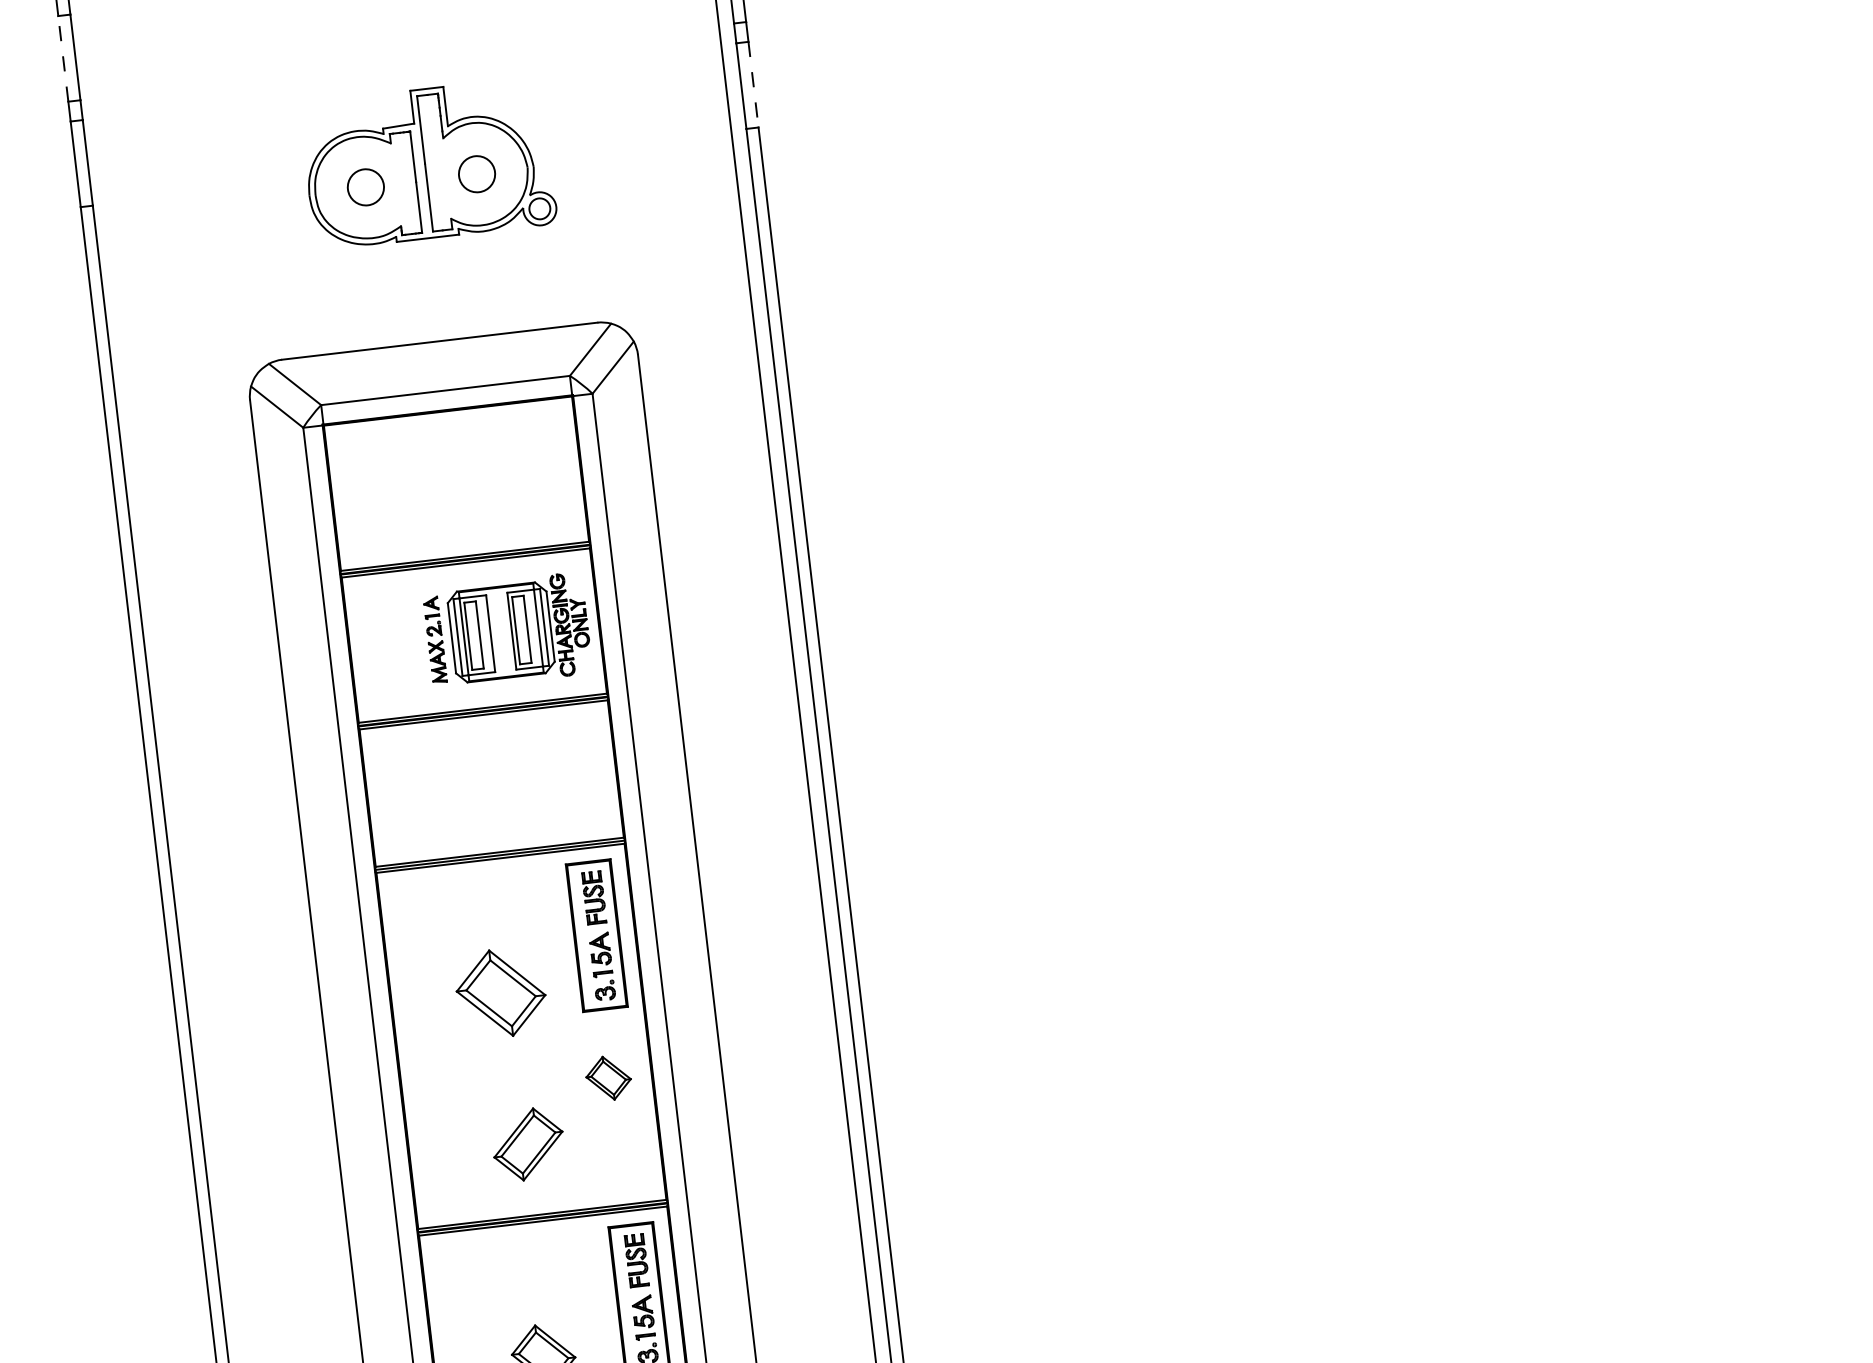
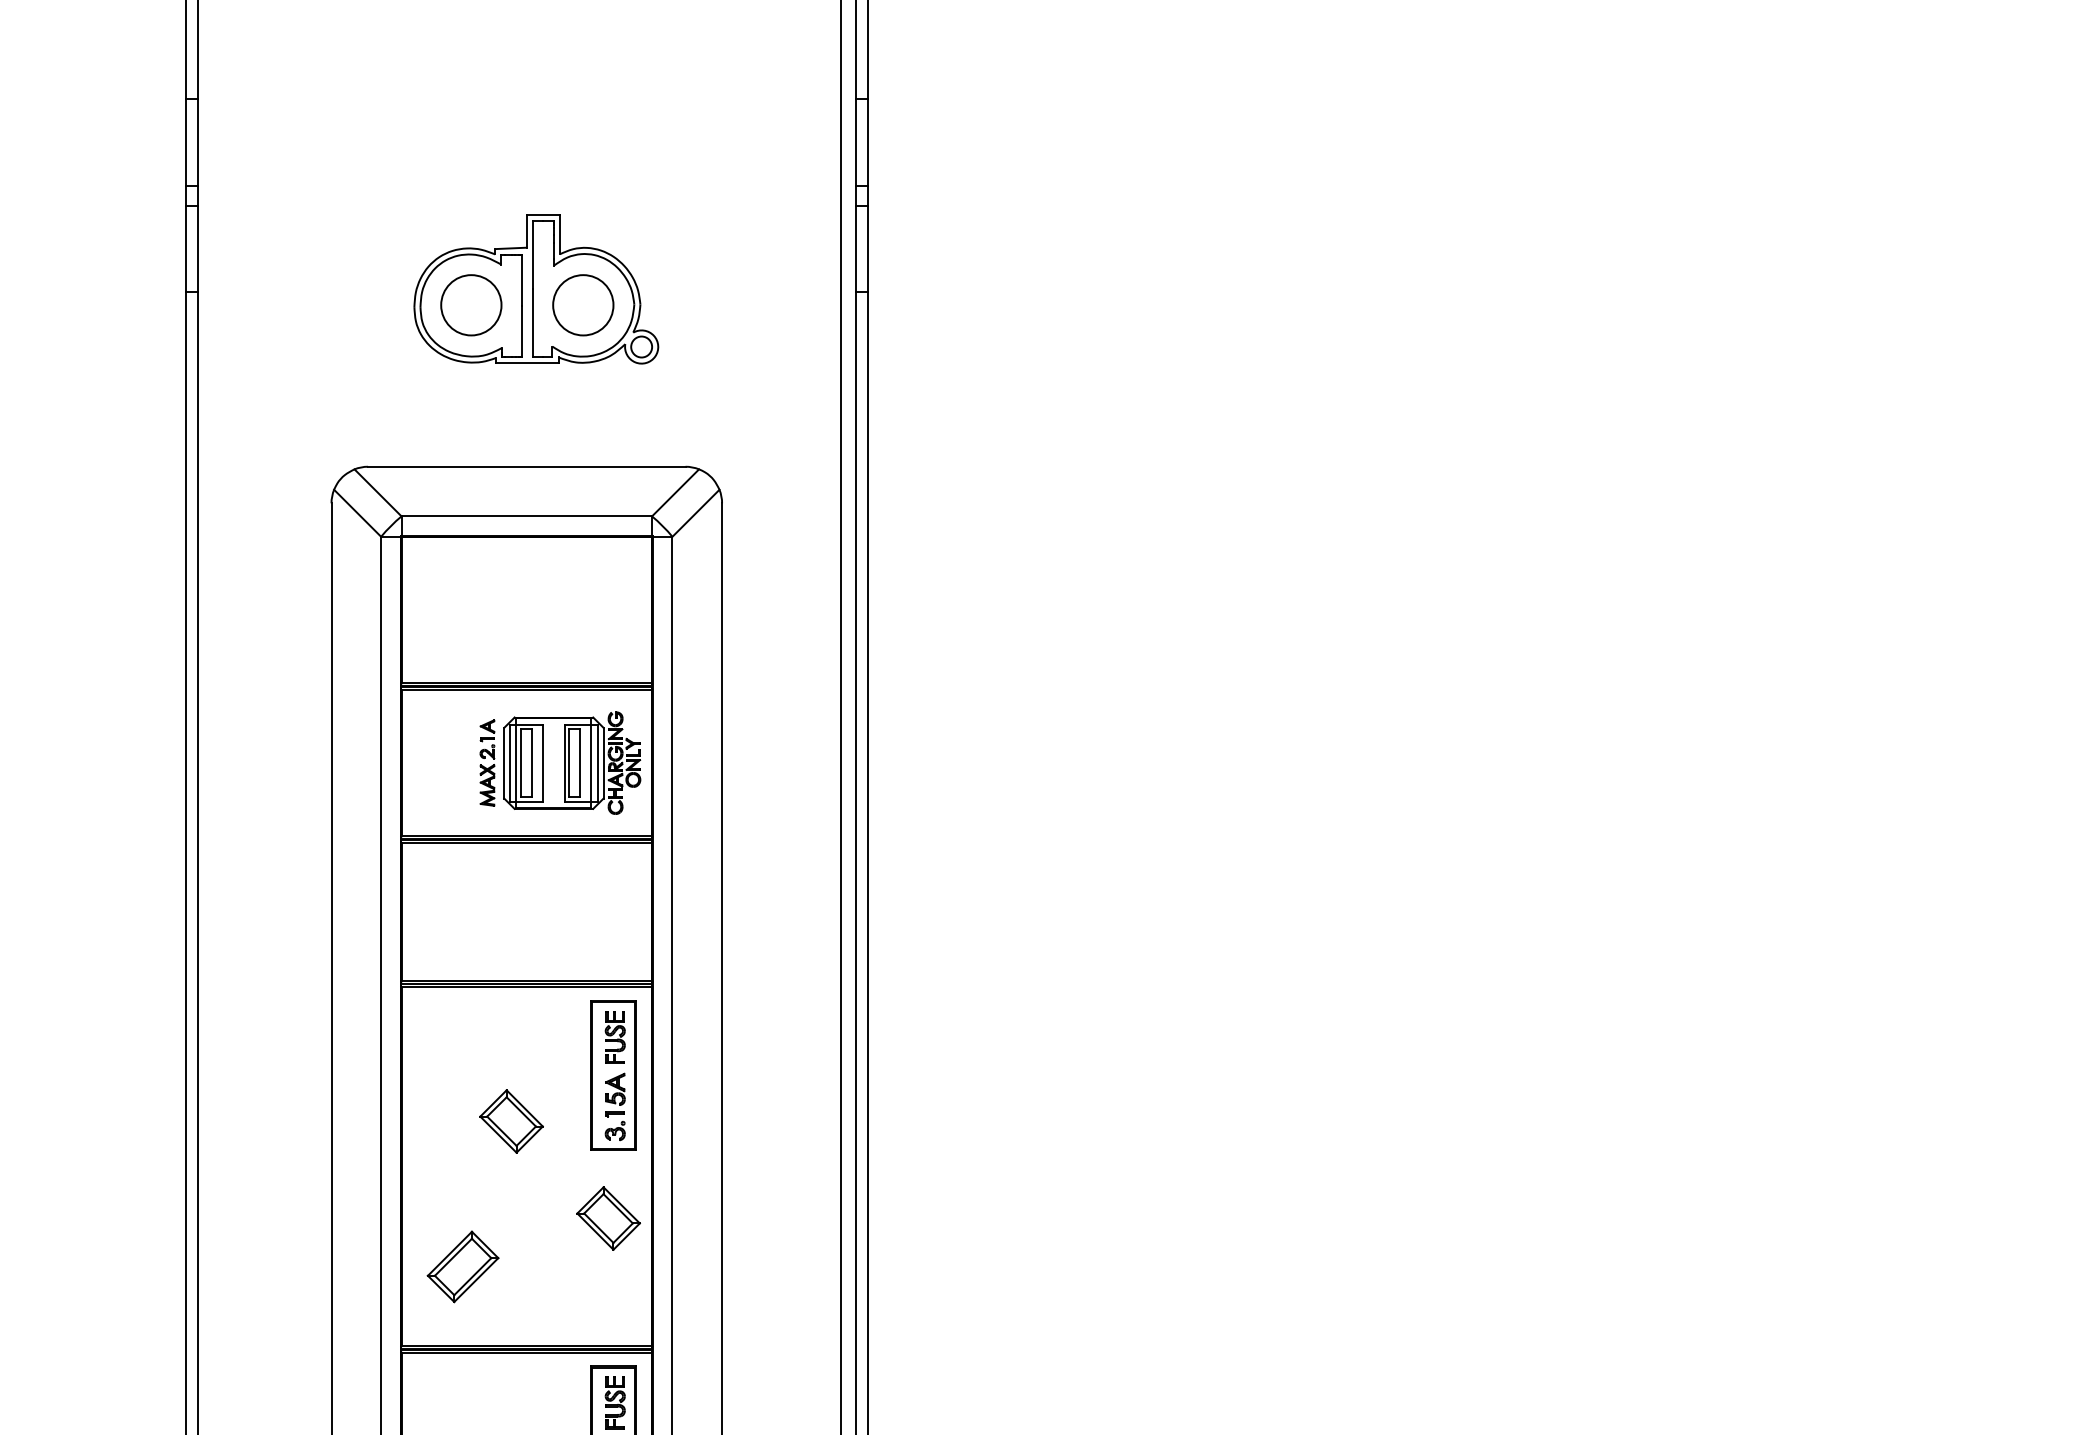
line: (62, 57) -> (185, 141), dashed -> solid
line: (753, 85) -> (868, 249), dashed -> solid
circle: (477, 174) -> (583, 305), size x1.67
circle: (366, 187) -> (471, 305), size x1.67
part: (500, 993) -> (511, 1121), size x0.71
part: (608, 1078) -> (608, 1218), size x1.43
part: (527, 1144) -> (462, 1266), moved

